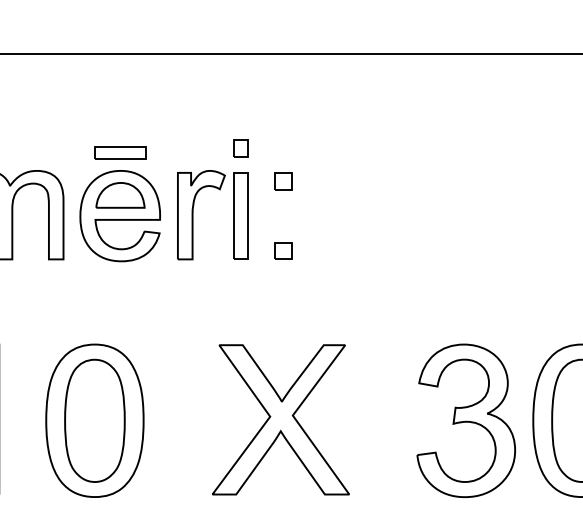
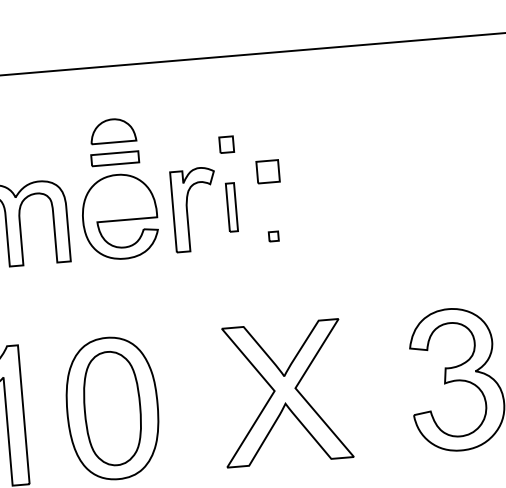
part: (283, 181) -> (268, 172), size x1.4
part: (120, 195) -> (113, 131), moved
part: (240, 215) -> (231, 206), size x0.6
part: (283, 250) -> (273, 236), size x0.6

